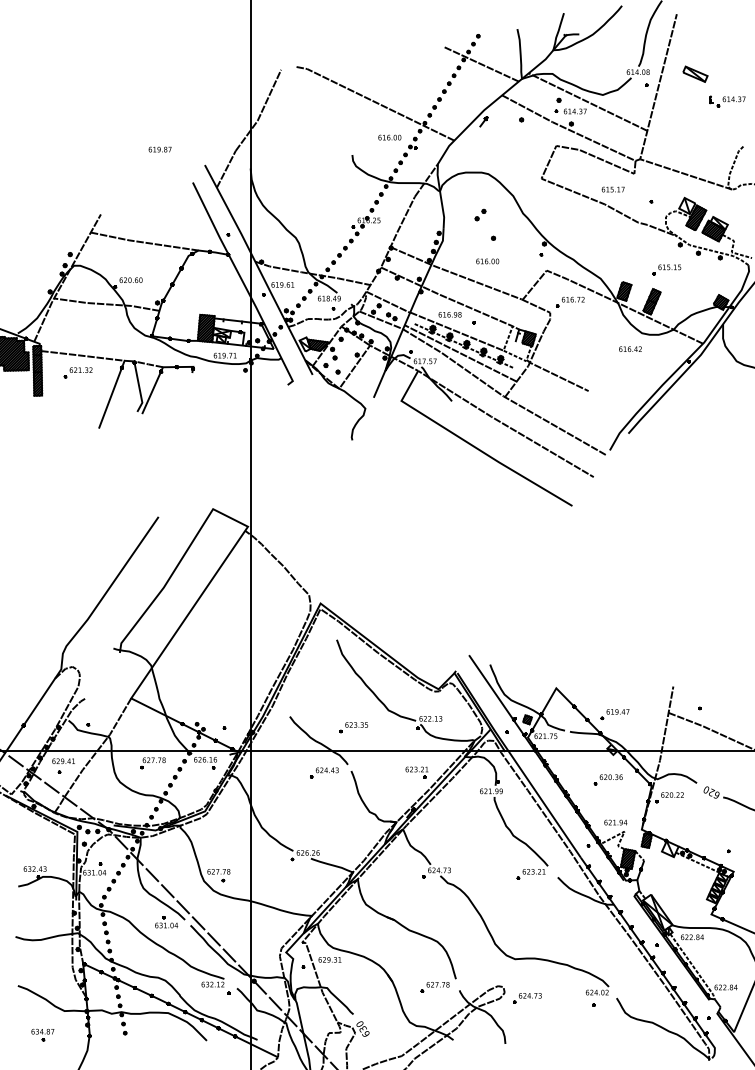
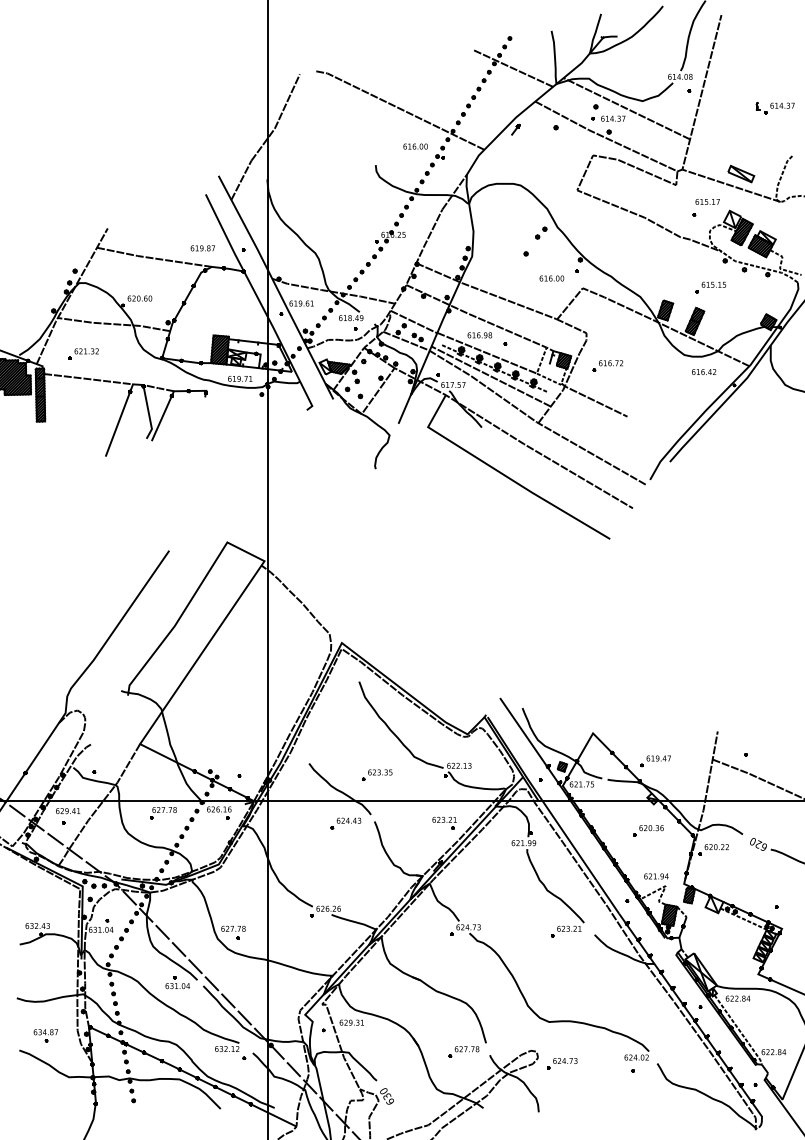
part: (695, 73) -> (741, 173), moved
text: (159, 149) -> (202, 248), moved
text: (613, 189) -> (707, 201), moved
part: (480, 214) -> (541, 232), moved
text: (487, 261) -> (551, 278), moved
part: (569, 301) -> (607, 365), moved
text: (630, 348) -> (704, 371), moved
part: (78, 372) -> (83, 353), moved
part: (42, 1034) -> (45, 1035), moved

